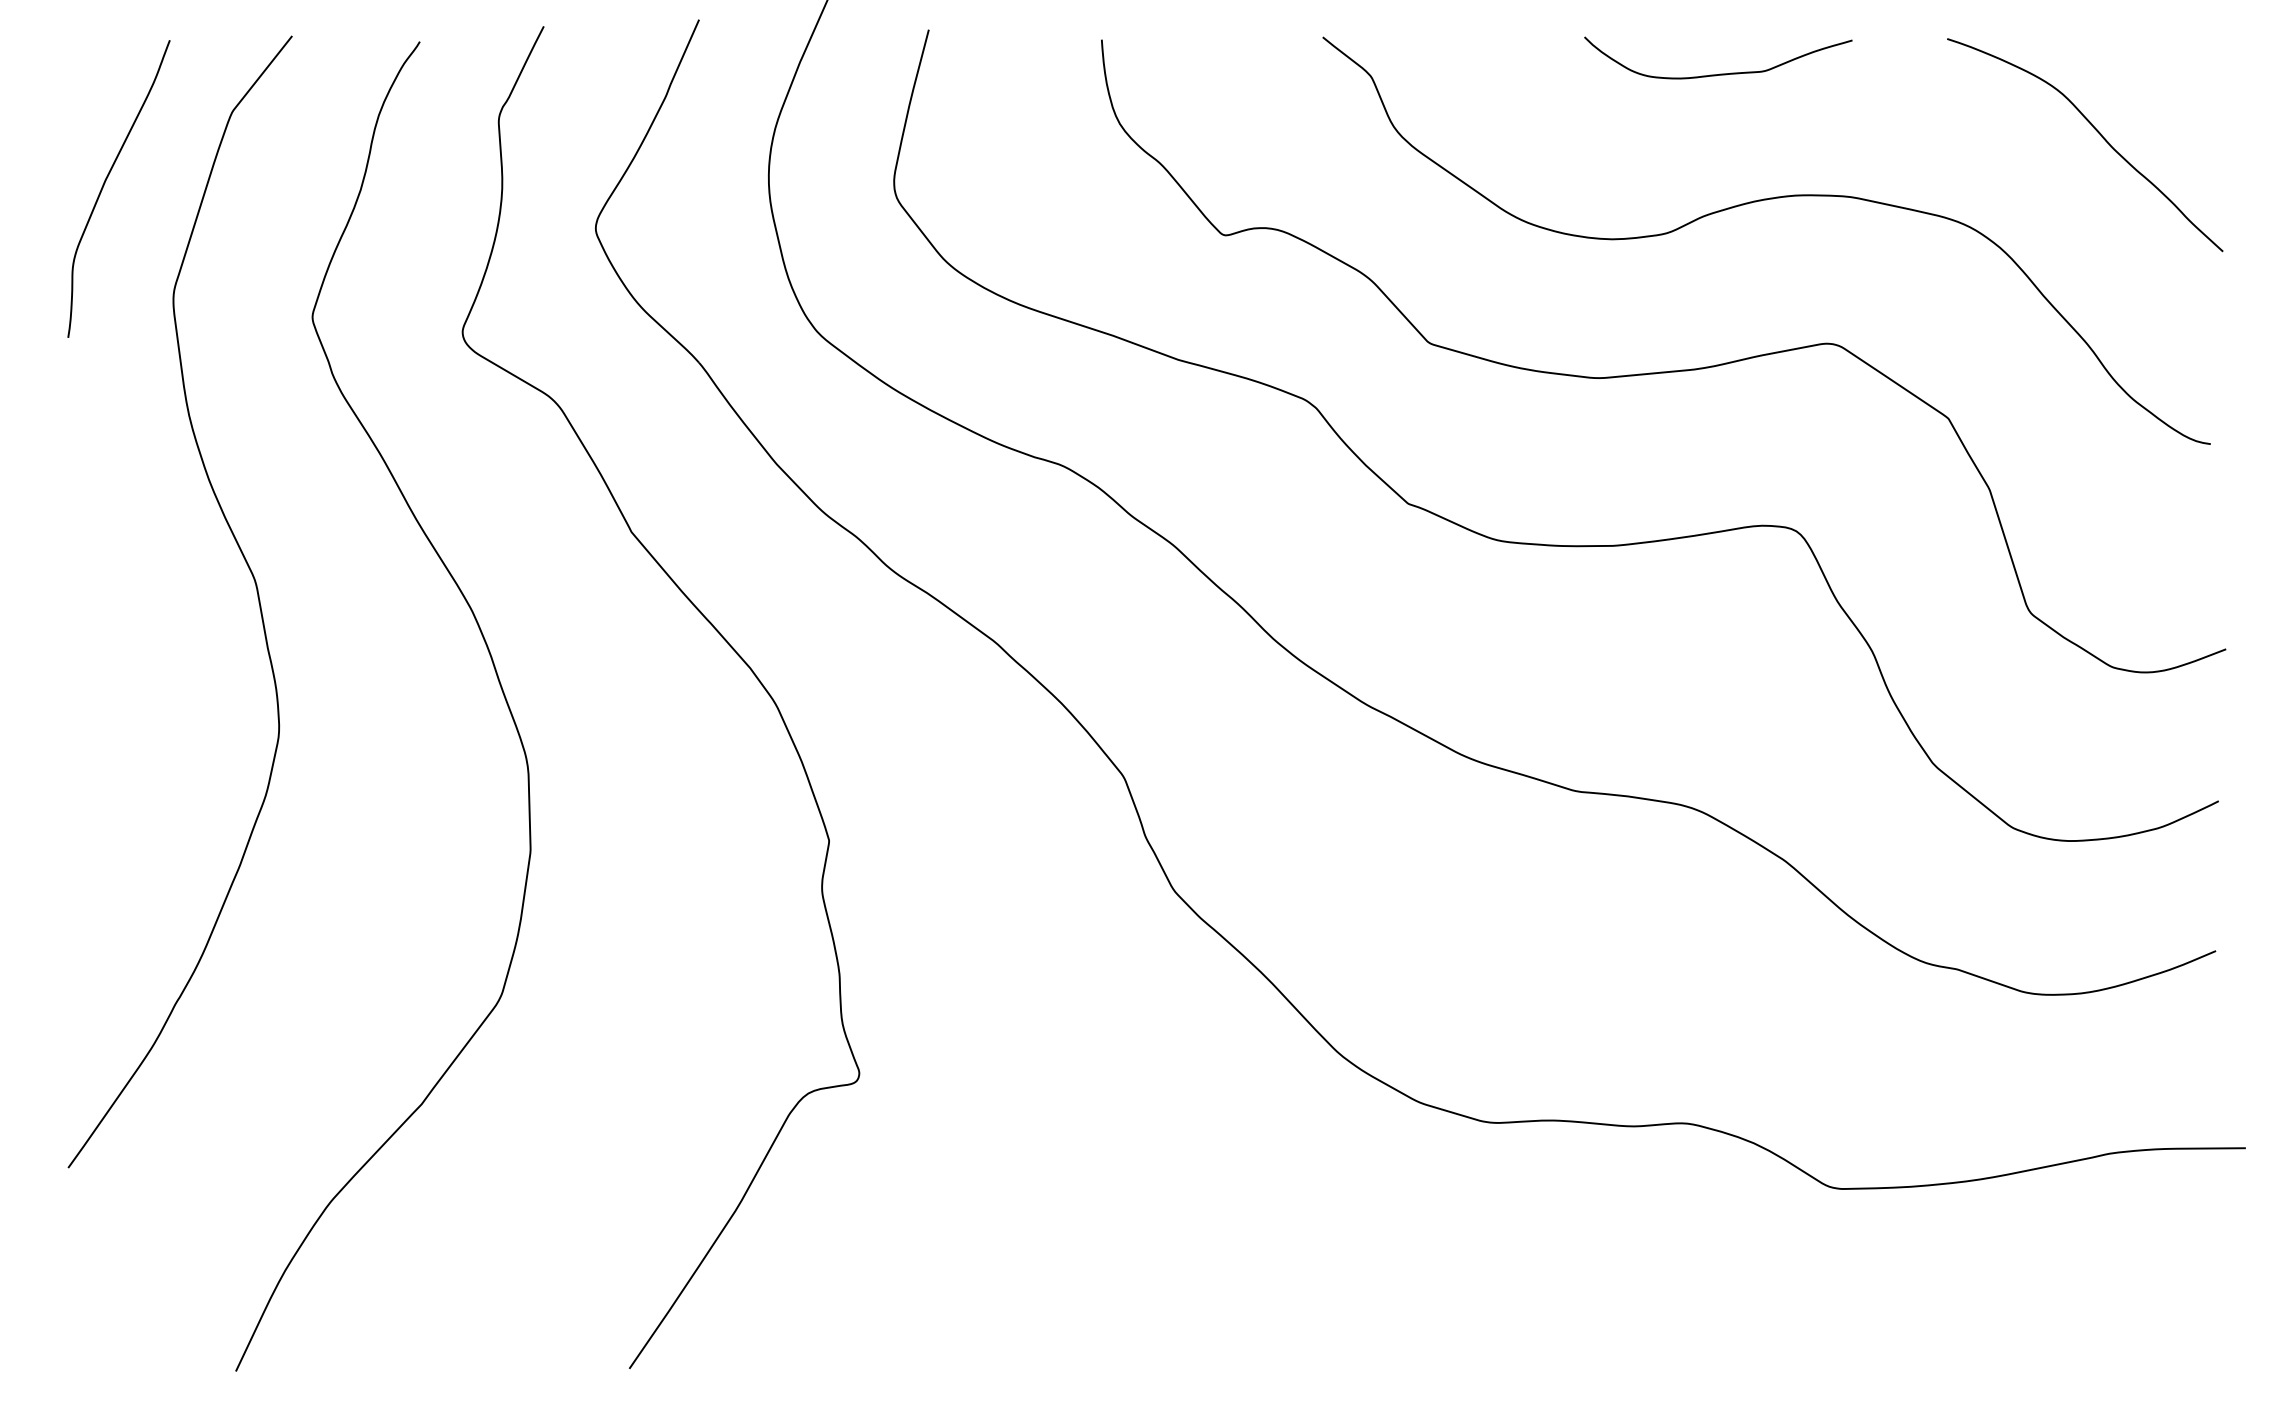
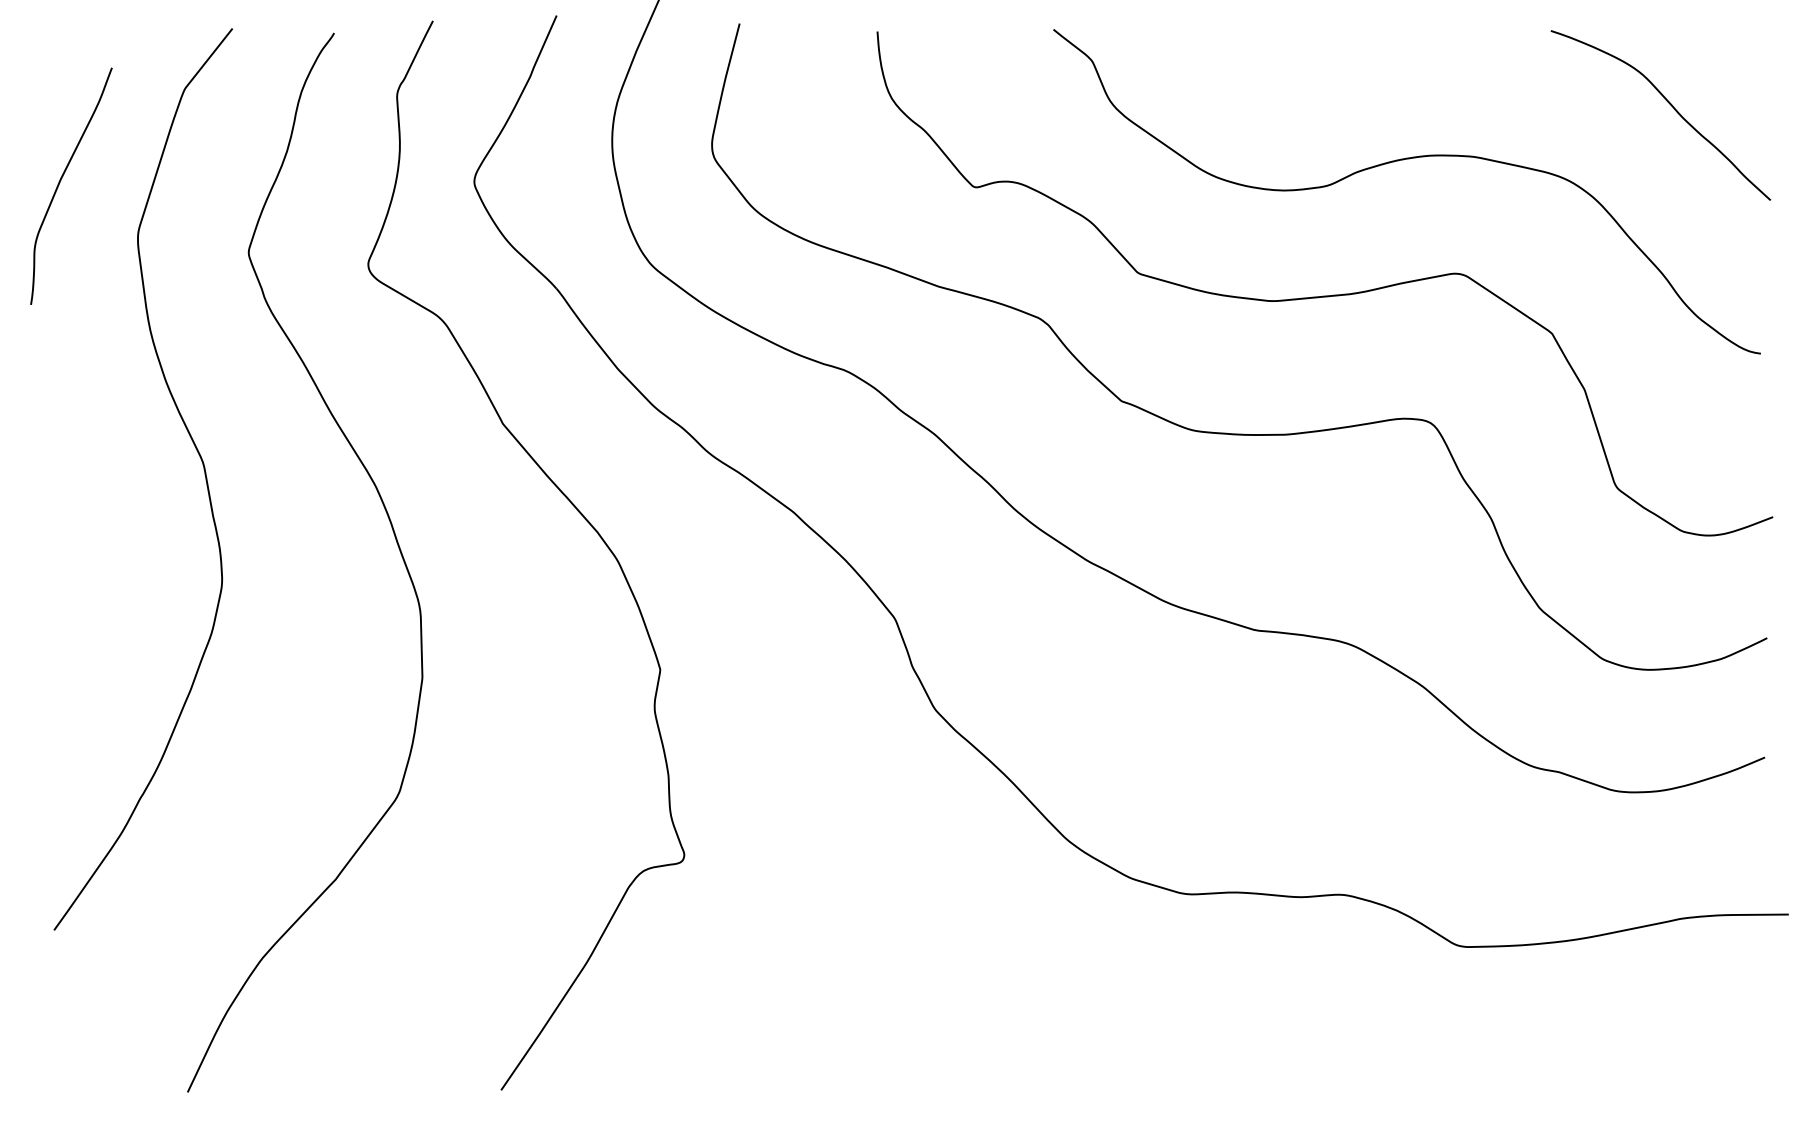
curve: (1719, 73) -> (1369, 58), removed
curve: (106, 181) -> (61, 180), moved

